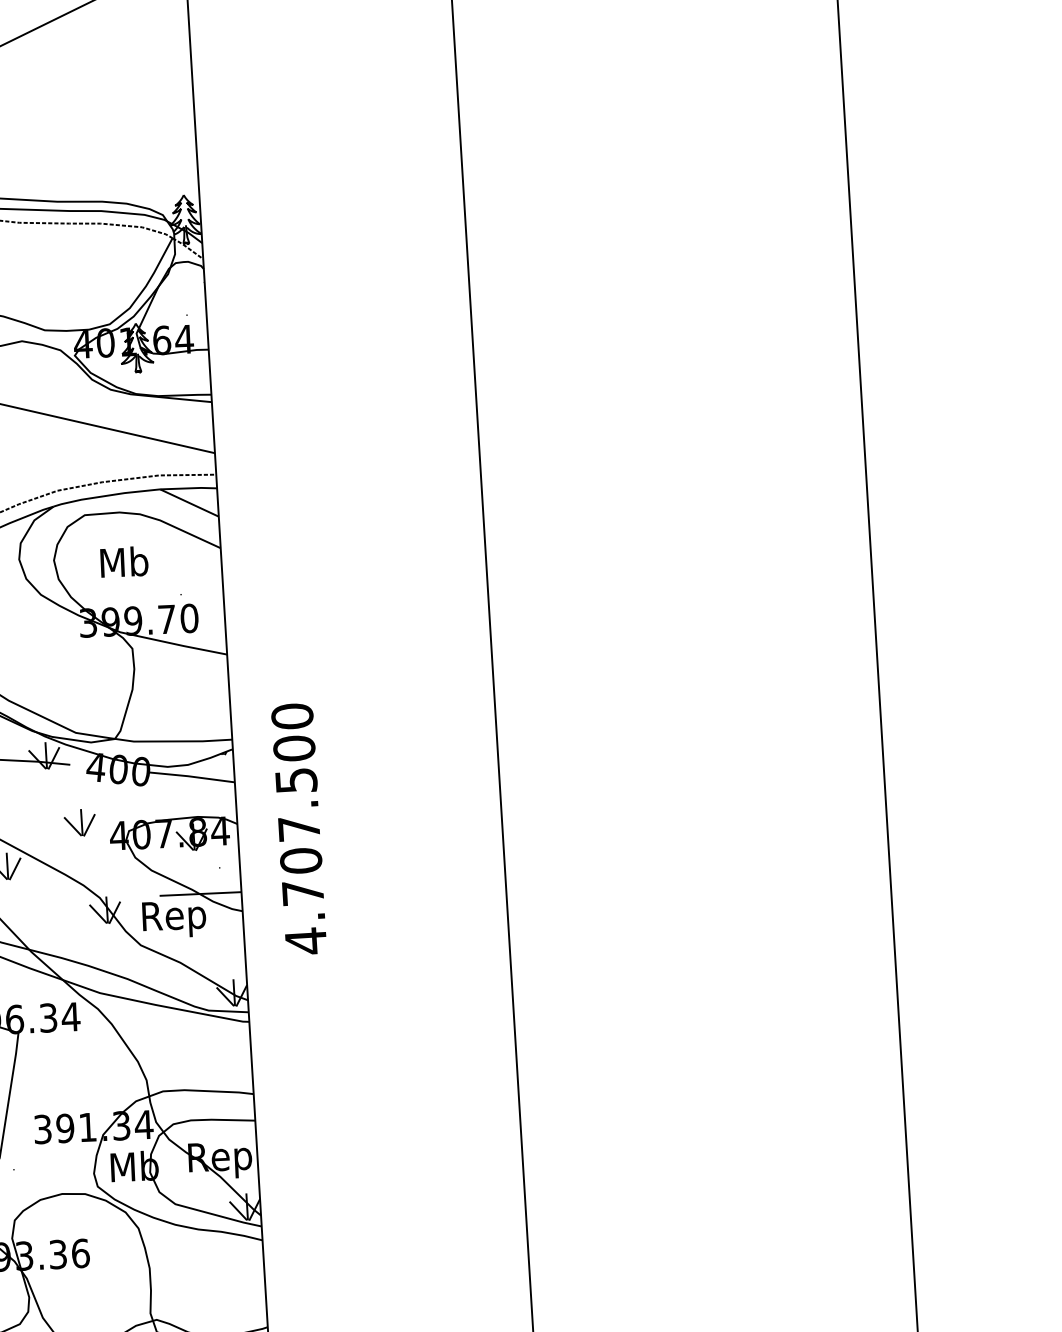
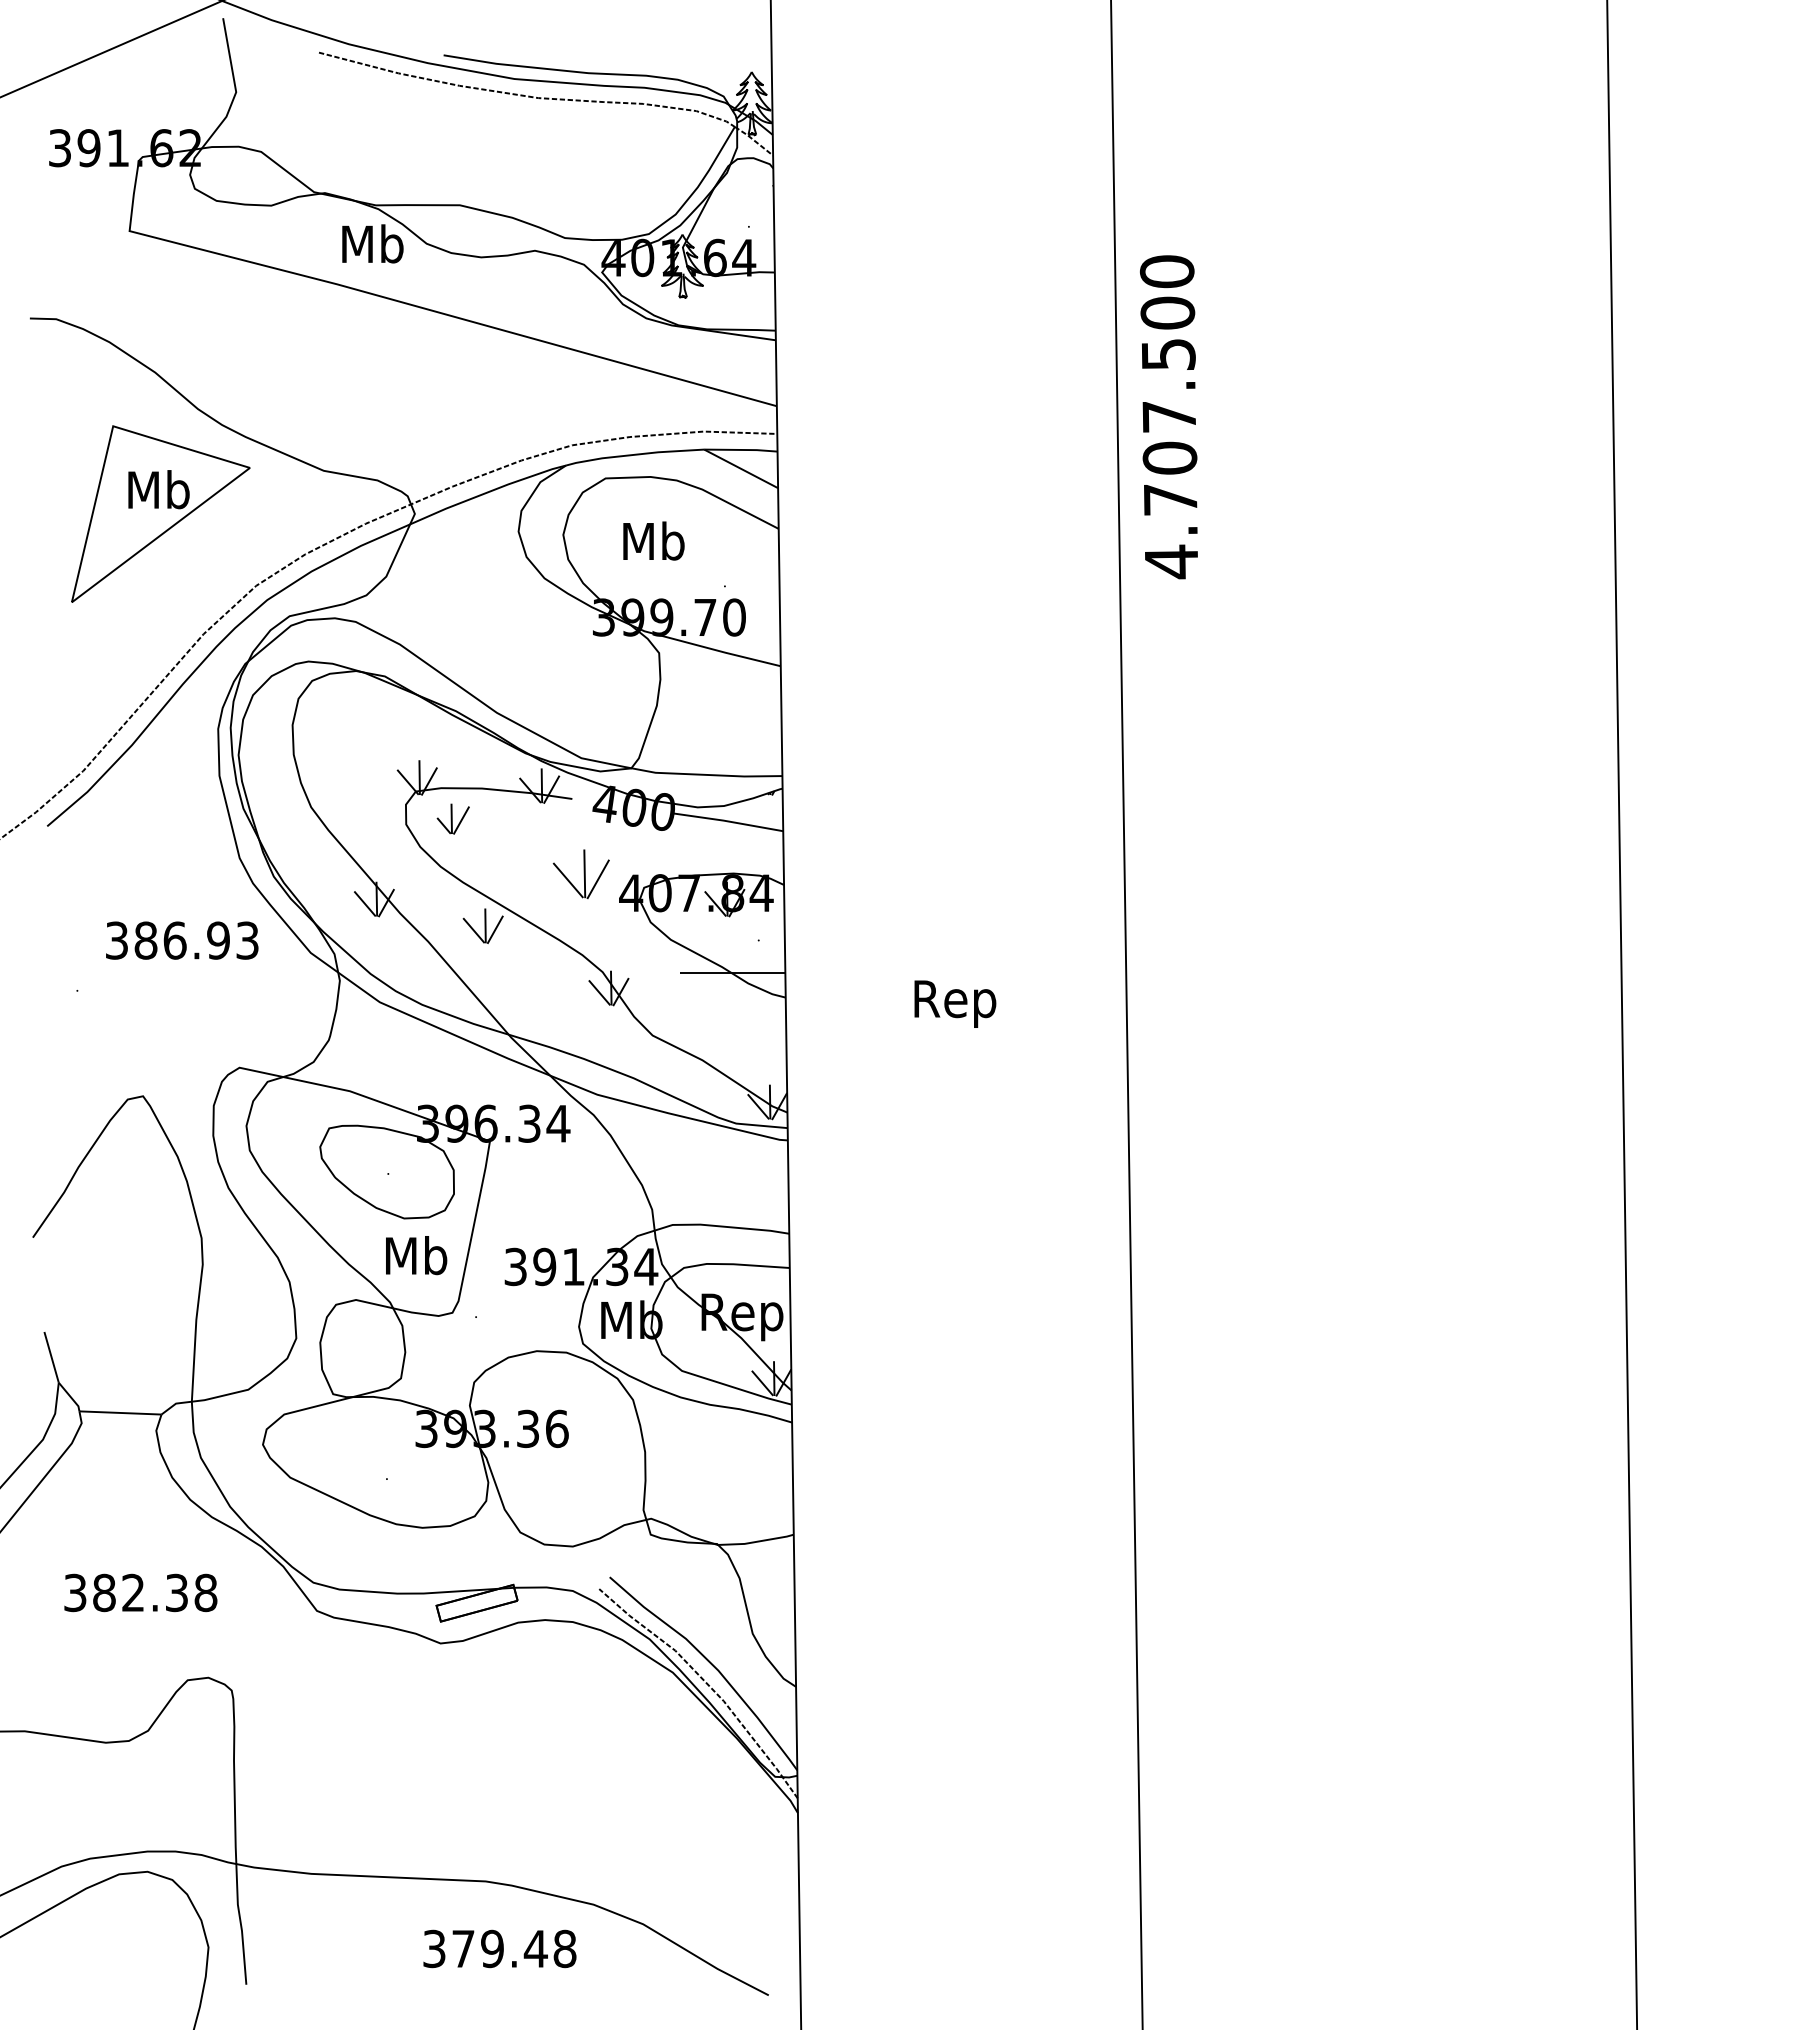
part: (80, 823) -> (581, 874), size x1.4
text: (298, 829) -> (1168, 417), moved
text: (174, 918) -> (955, 1003), moved

